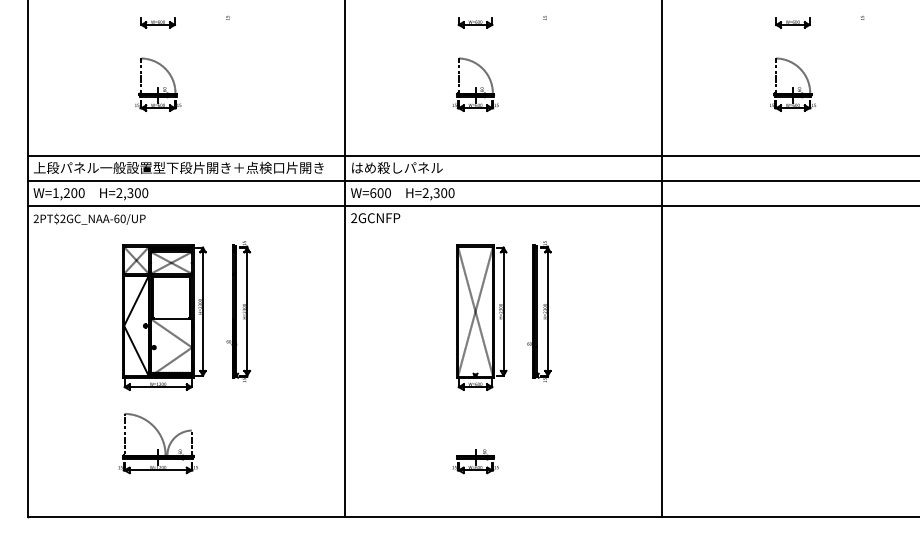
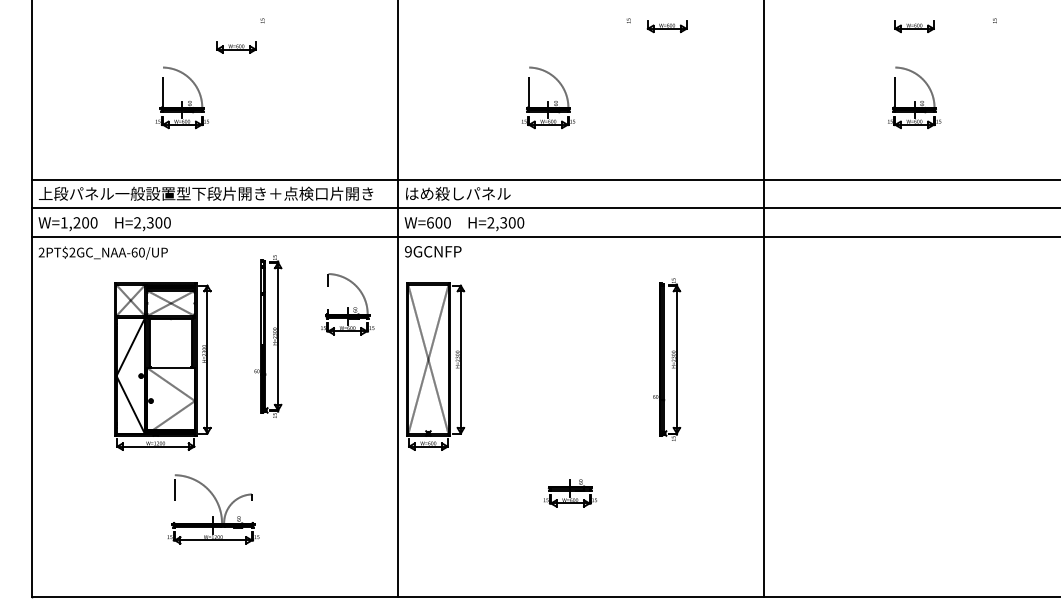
part: (157, 22) -> (235, 46), moved
part: (475, 22) -> (667, 26), moved
text: (354, 218) -> (408, 252), 2GCNFP -> 9GCNFP
part: (301, 263) -> (347, 304), added
part: (238, 311) -> (268, 336), moved
part: (539, 311) -> (667, 359), moved
part: (164, 317) -> (163, 366), moved
part: (481, 317) -> (435, 366), moved
part: (157, 443) -> (212, 509), moved
part: (475, 461) -> (570, 493), moved

